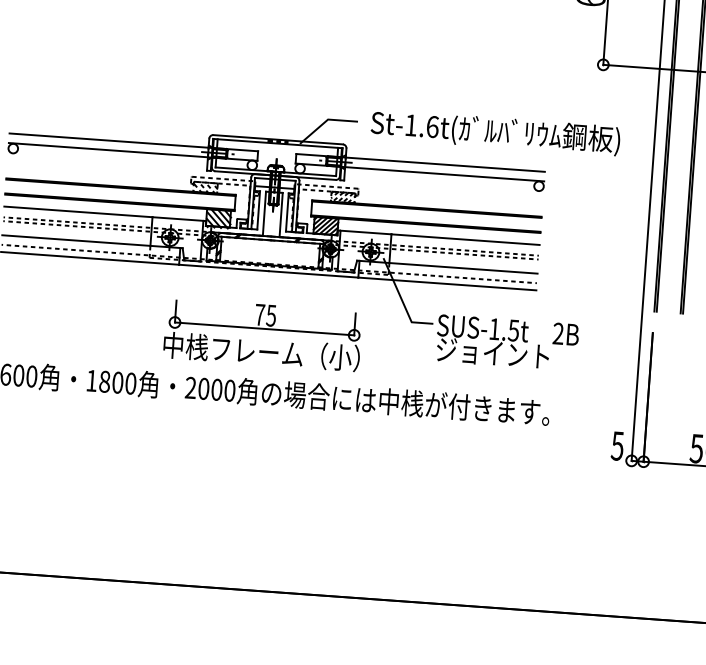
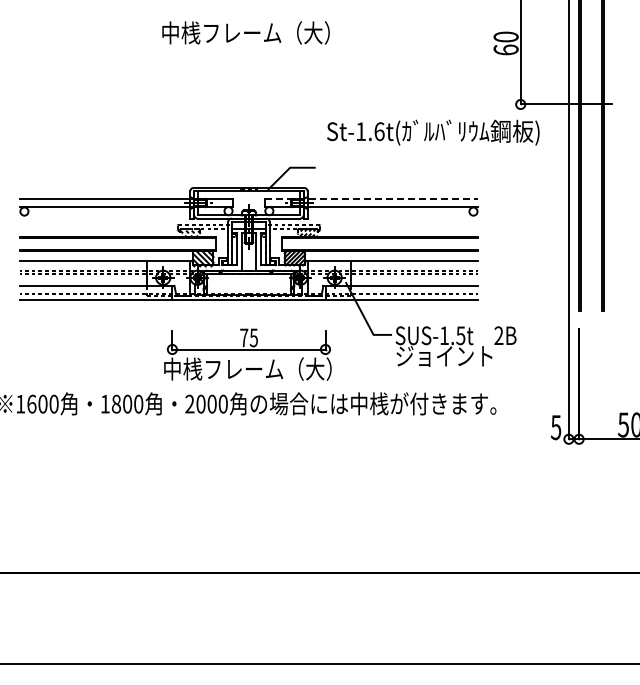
text: (495, 132) -> (433, 132), moved
line: (420, 162) -> (371, 198), solid -> dashed
text: (340, 356) -> (315, 368), 中桟フレーム（小） -> 中桟フレーム（大）

